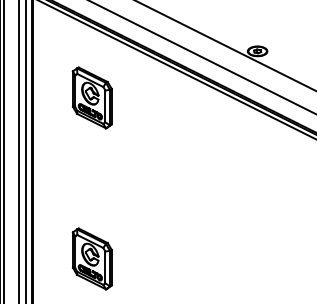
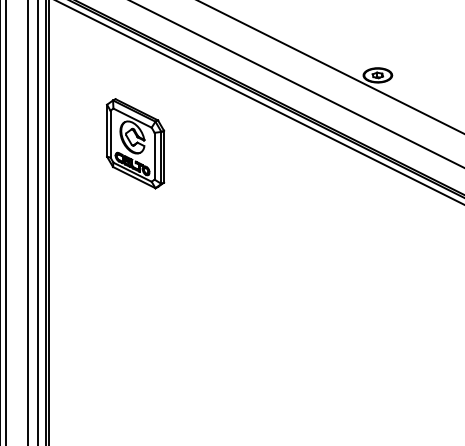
part: (91, 258) -> (134, 379), removed

